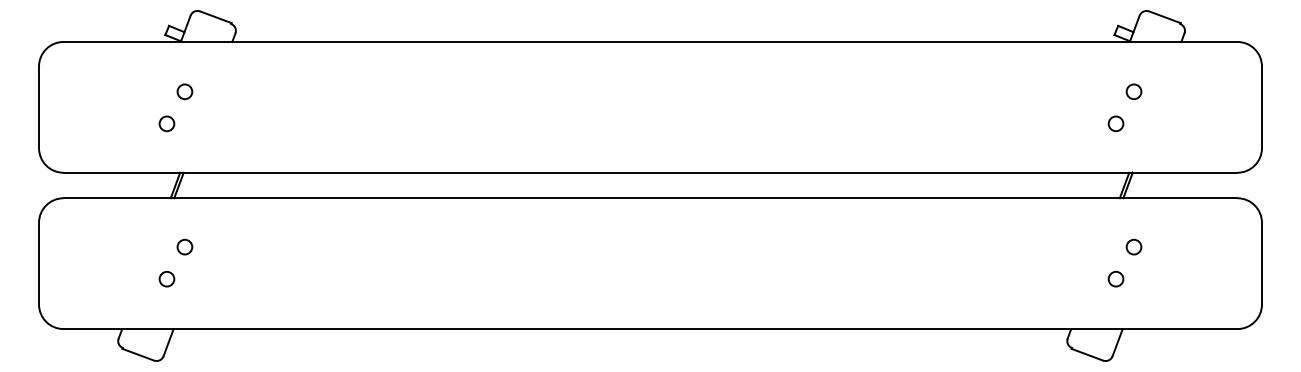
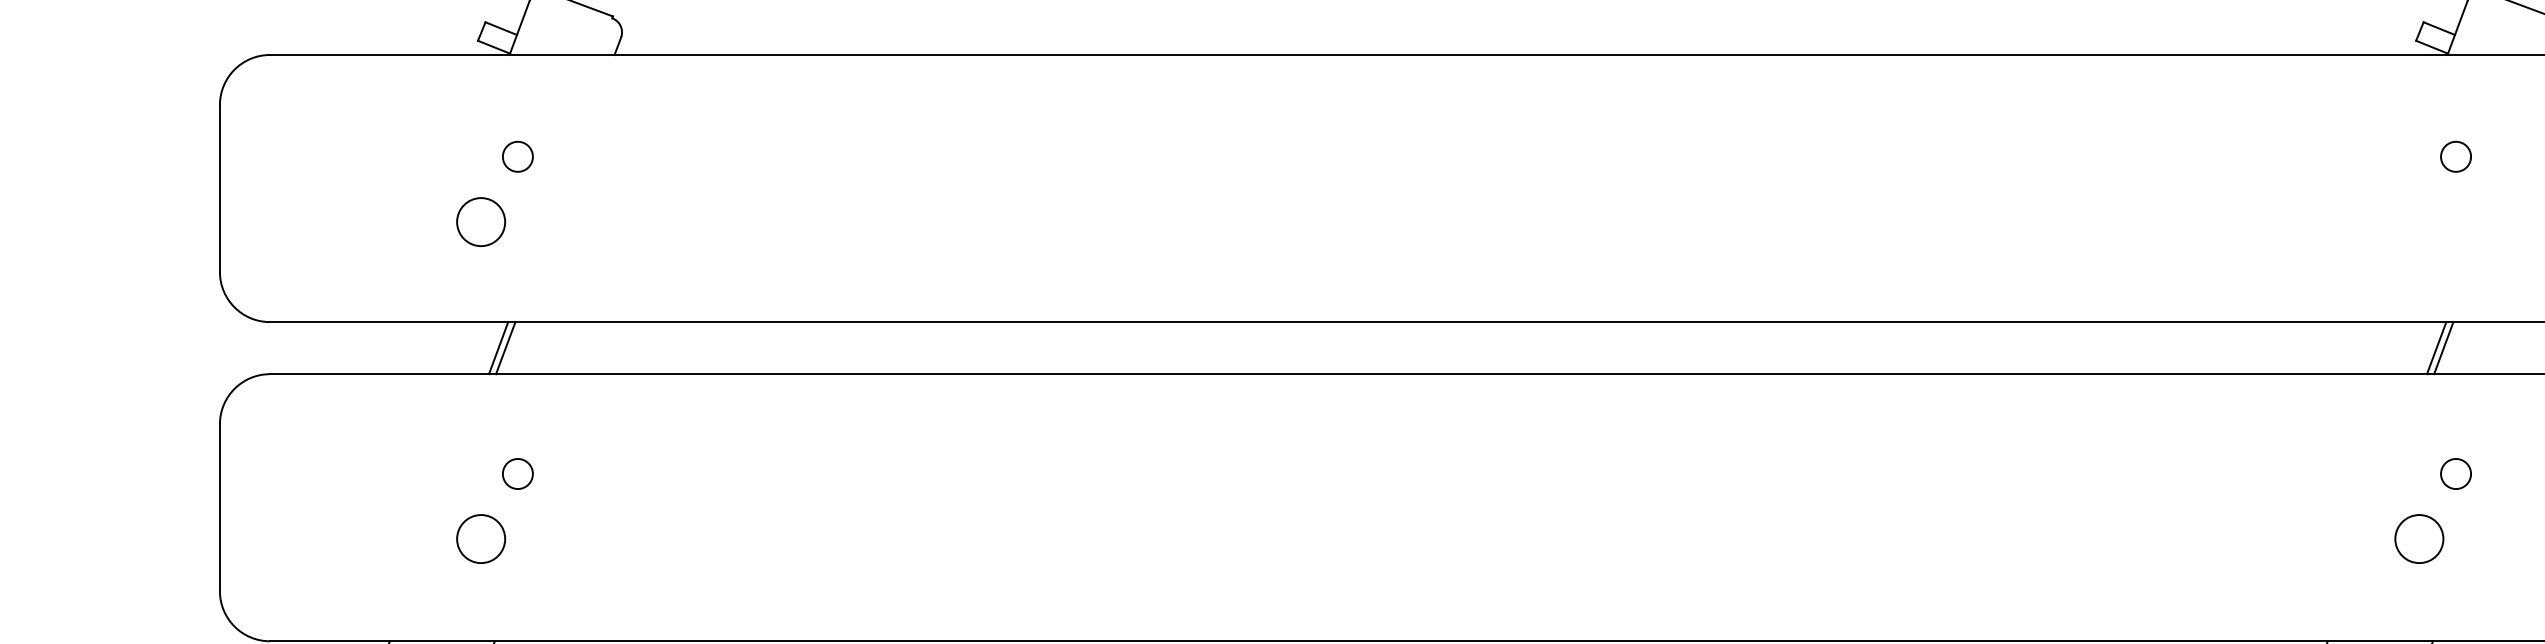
circle: (166, 123) -> (480, 221), size x1.6
circle: (1115, 123) -> (2418, 221), removed
circle: (166, 279) -> (480, 540), size x1.6
circle: (1115, 279) -> (2418, 540), size x1.6

